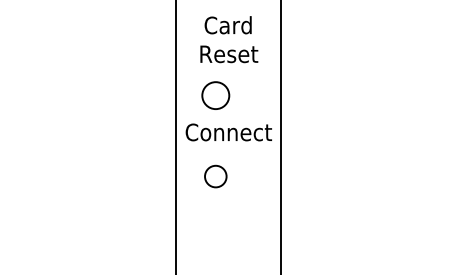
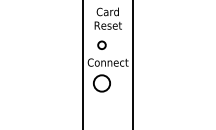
circle: (214, 96) -> (101, 45), size x0.6
circle: (214, 176) -> (101, 83), size x1.6

